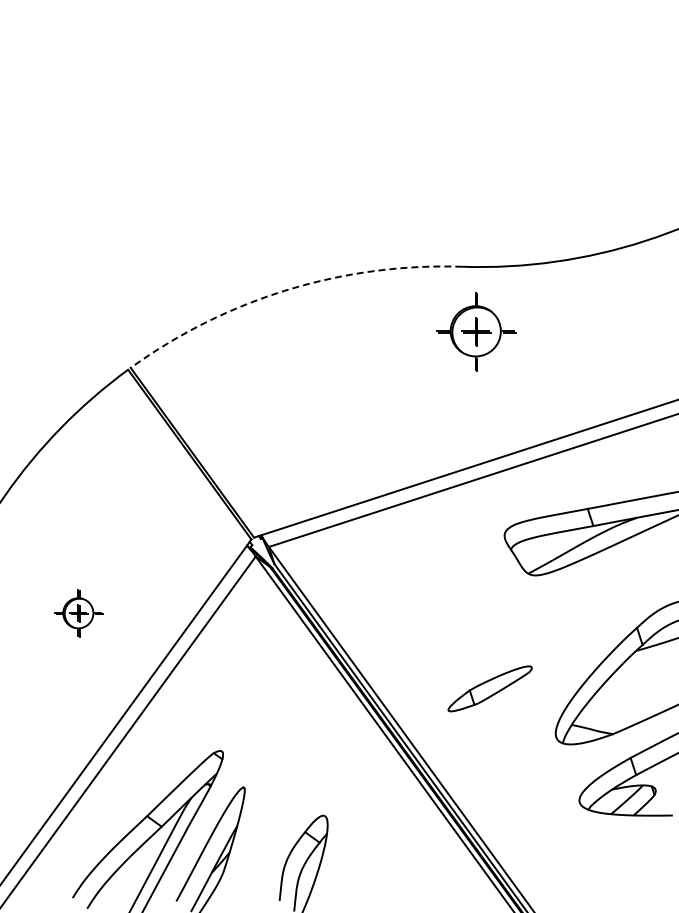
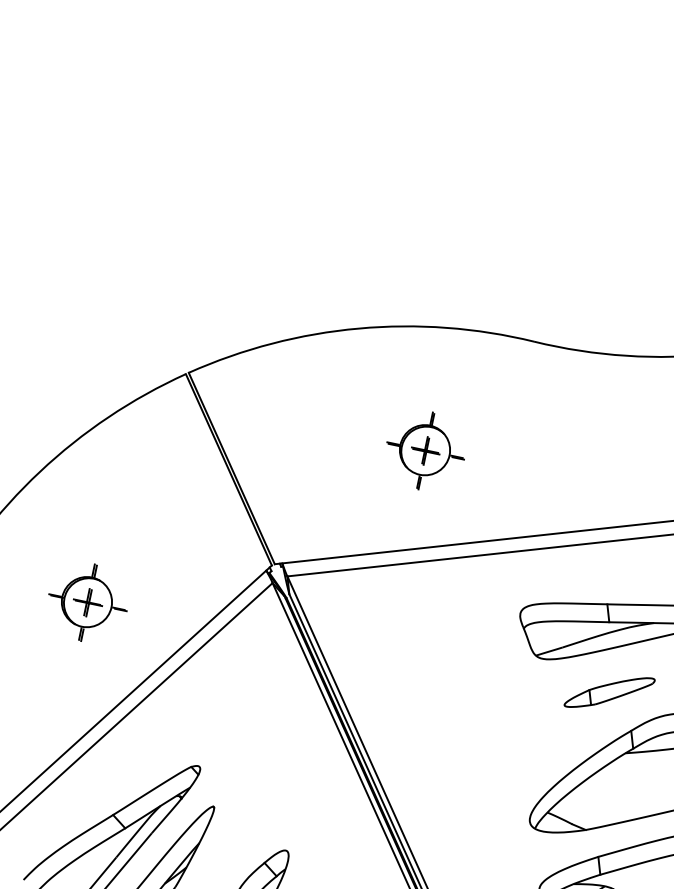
arc: (288, 289) -> (359, 328), dashed -> solid
part: (476, 331) -> (425, 450), moved
part: (78, 613) -> (87, 602), size x1.67
part: (489, 688) -> (609, 692), moved

